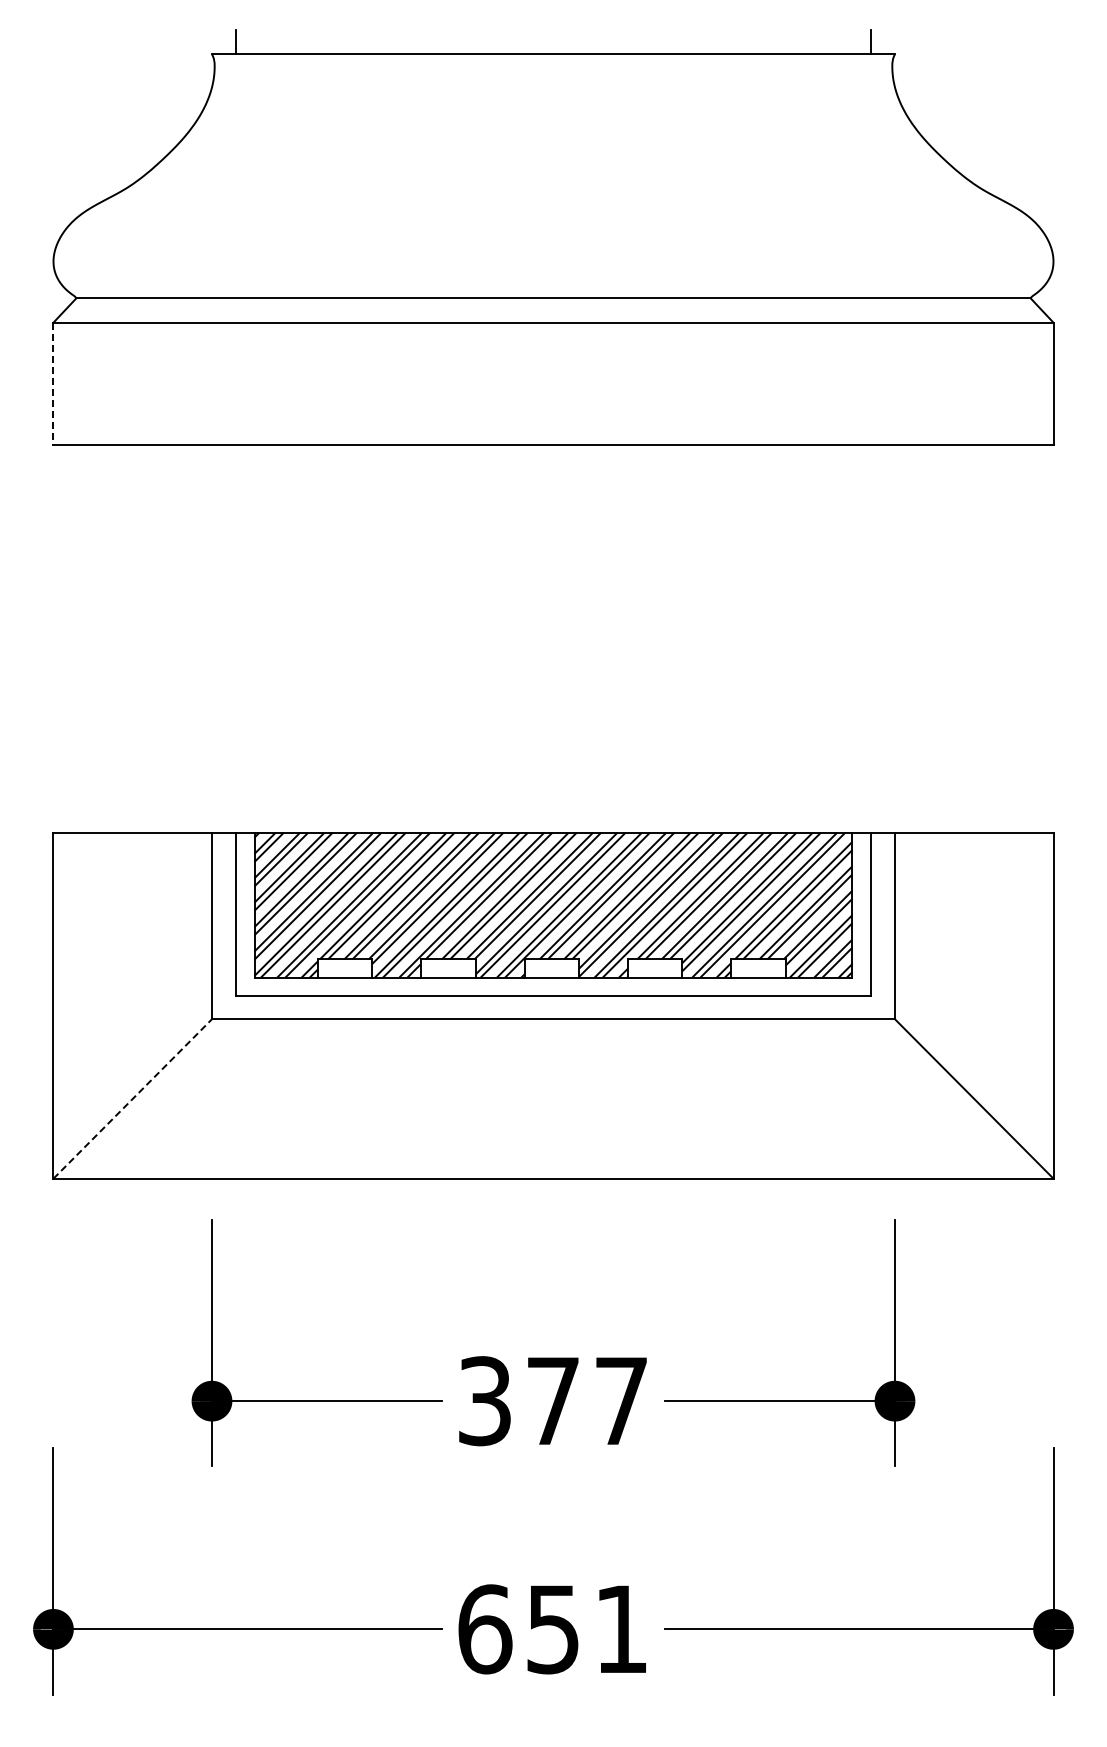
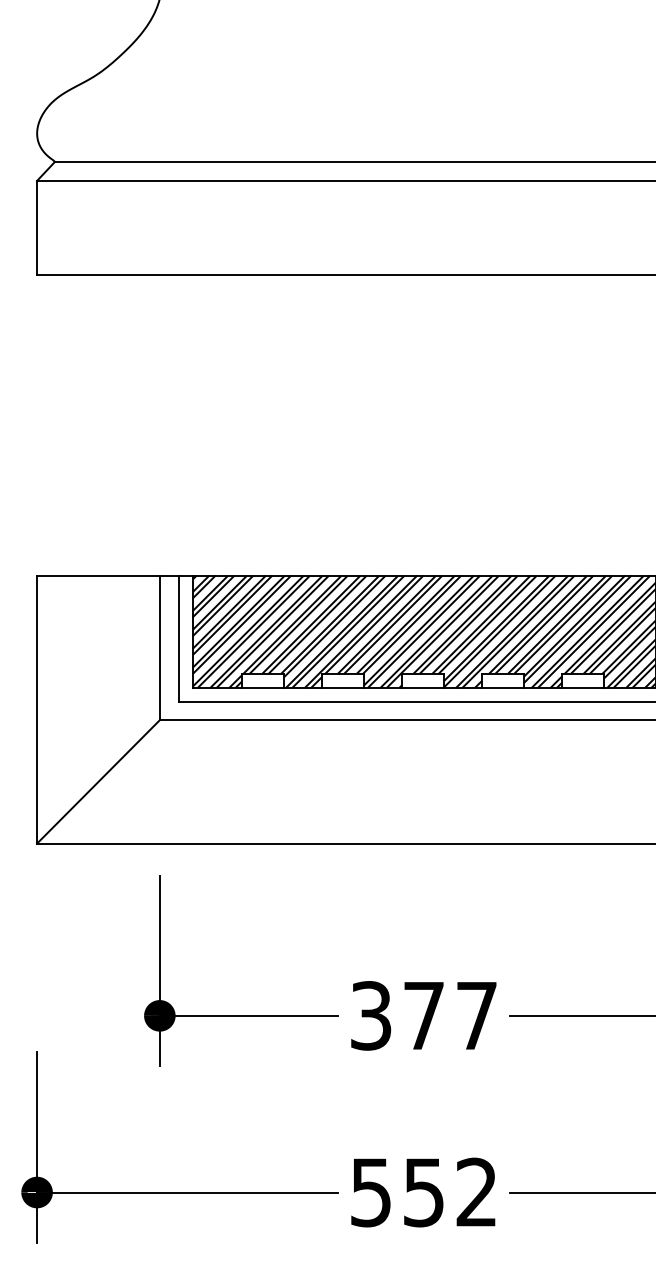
line: (53, 383) -> (37, 227), dashed -> solid
line: (133, 1098) -> (99, 781), dashed -> solid
text: (551, 1629) -> (422, 1192), 651 -> 552

